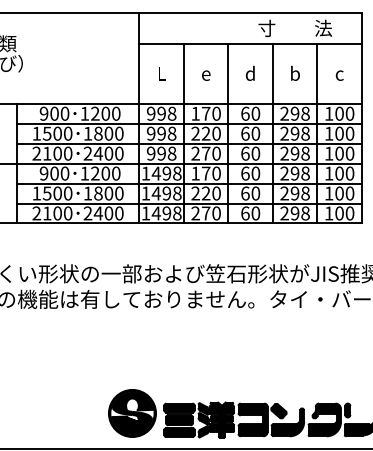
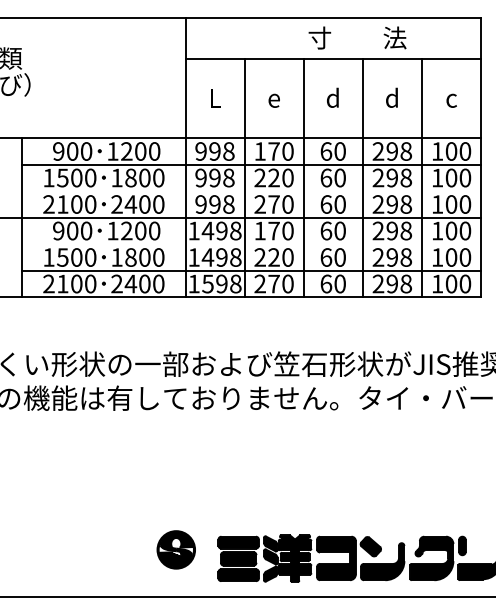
text: (295, 28) -> (357, 37), moved
text: (295, 73) -> (392, 97), b -> d
line: (189, 143) -> (251, 191), removed
line: (189, 183) -> (251, 244), removed
text: (156, 213) -> (207, 283), 1498 -> 1598
part: (132, 413) -> (176, 549), size x0.6

